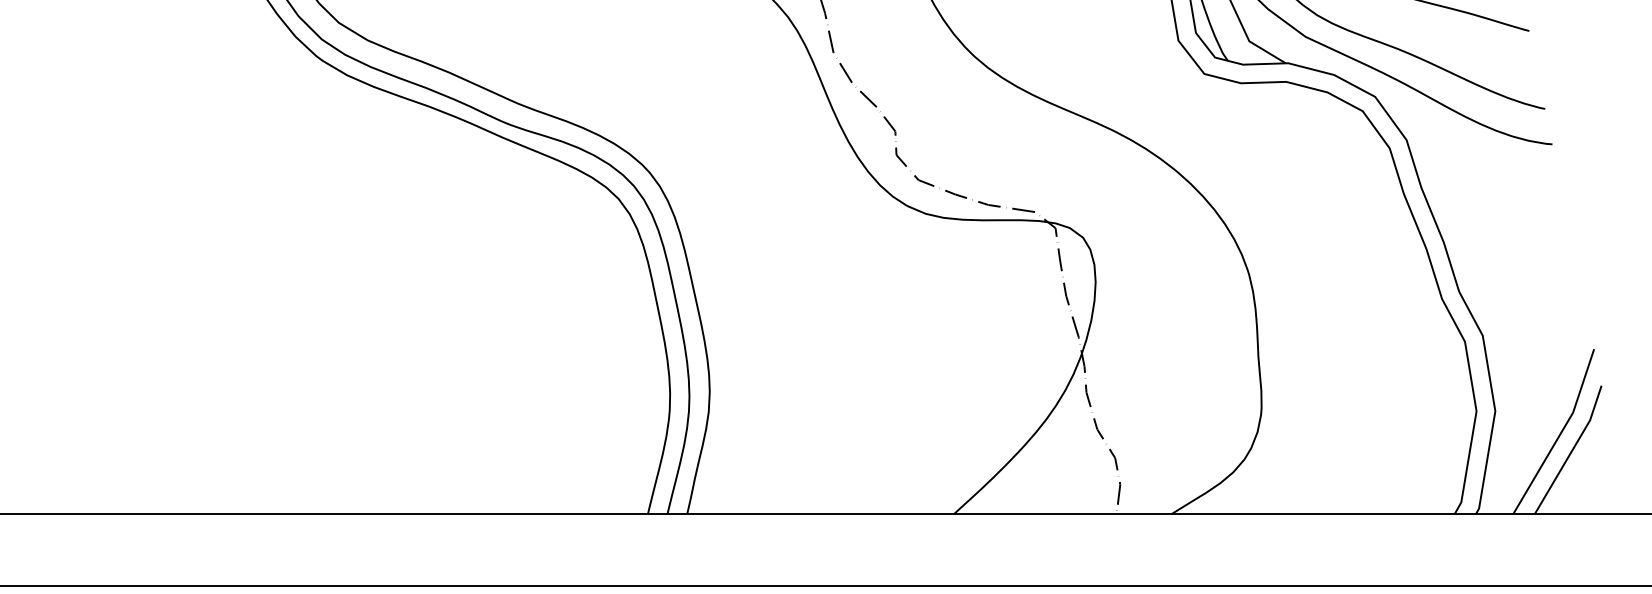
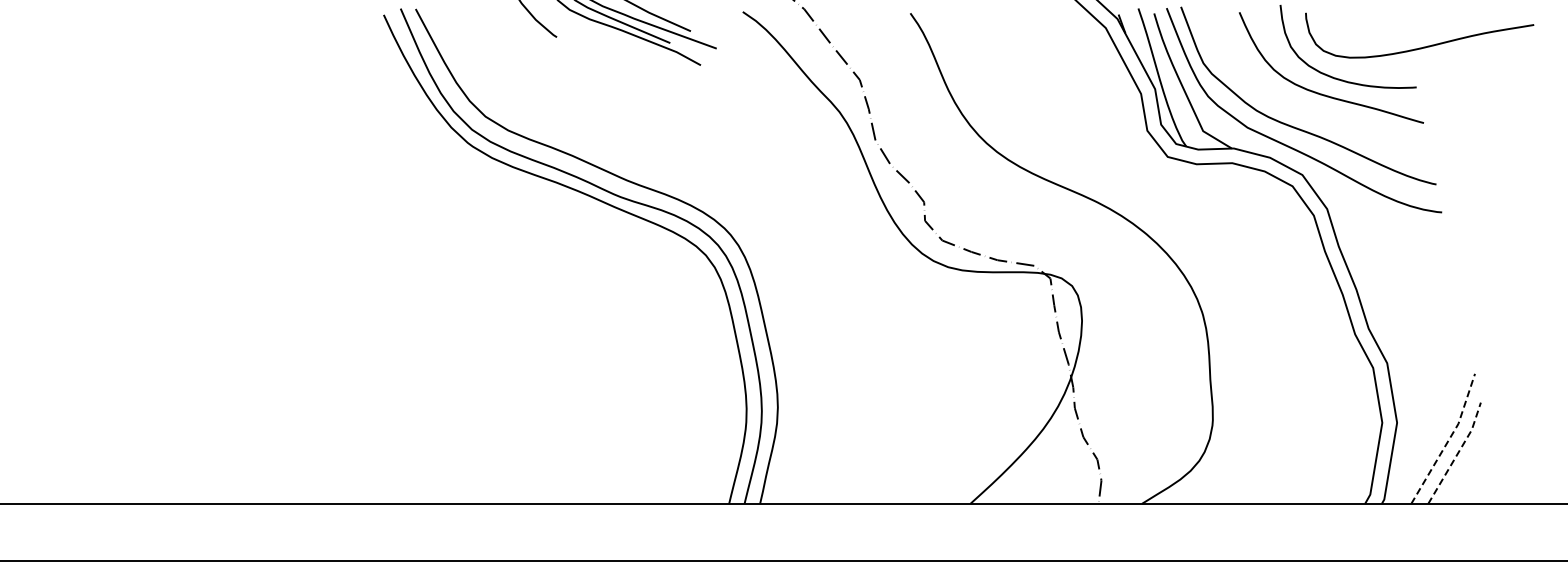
line: (1560, 433) -> (1448, 440), solid -> dashed
line: (1571, 451) -> (1457, 454), solid -> dashed

